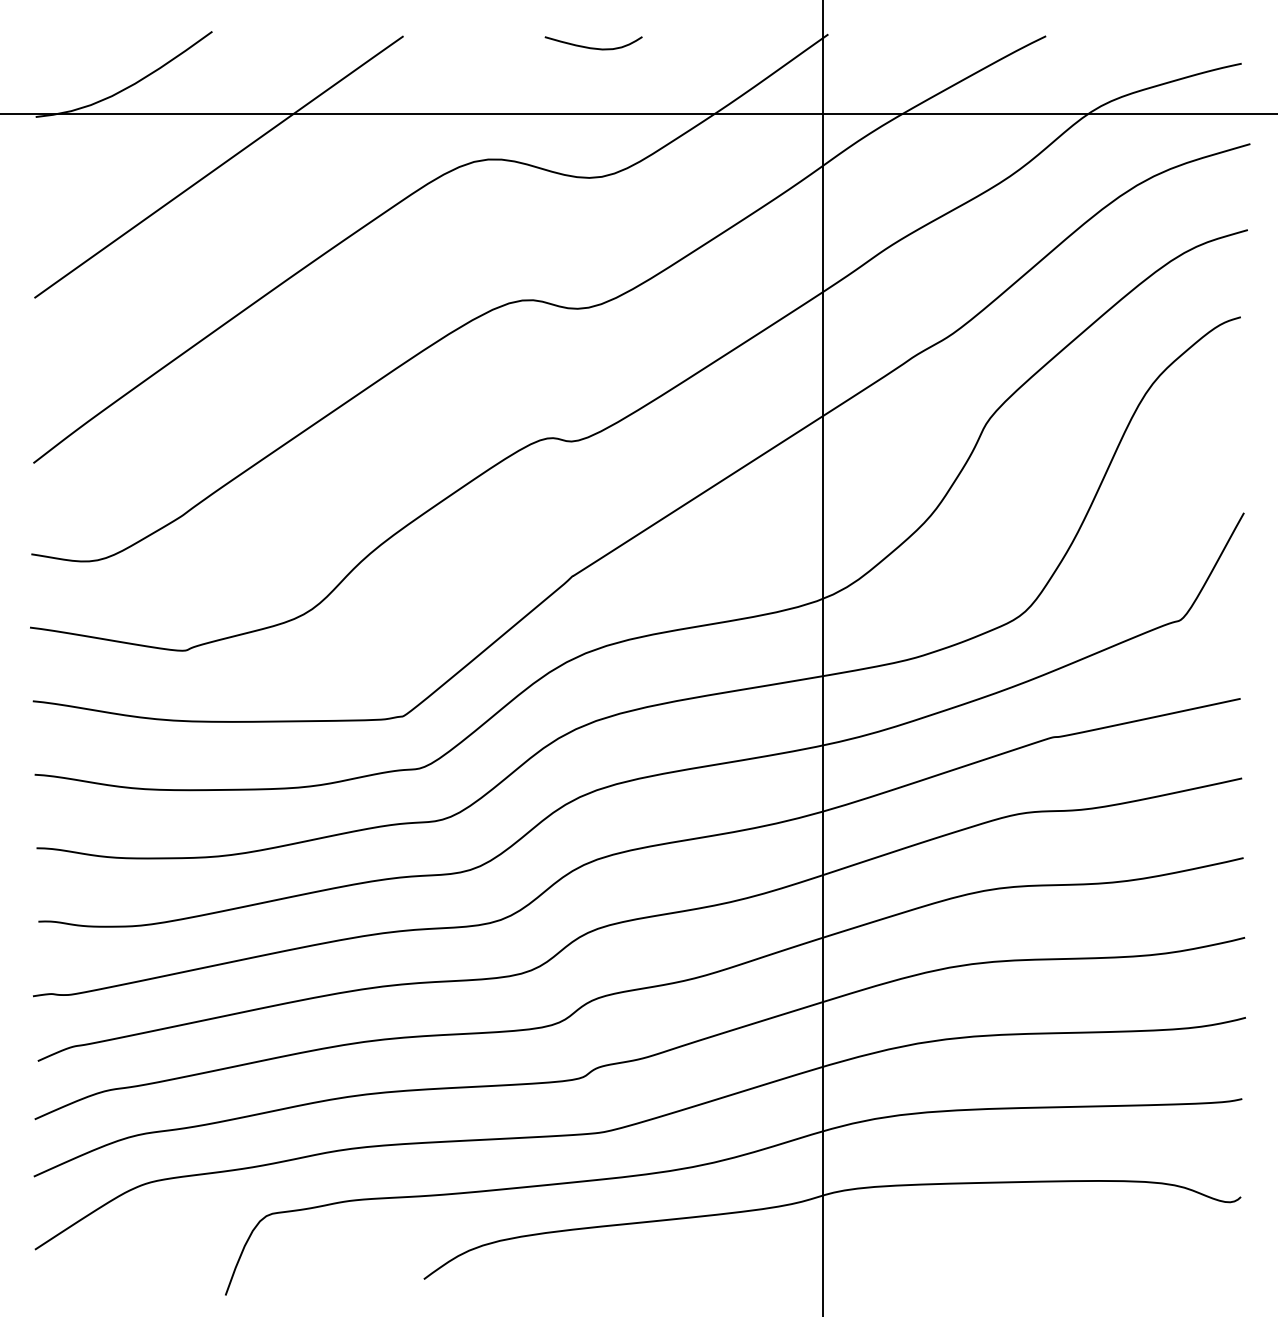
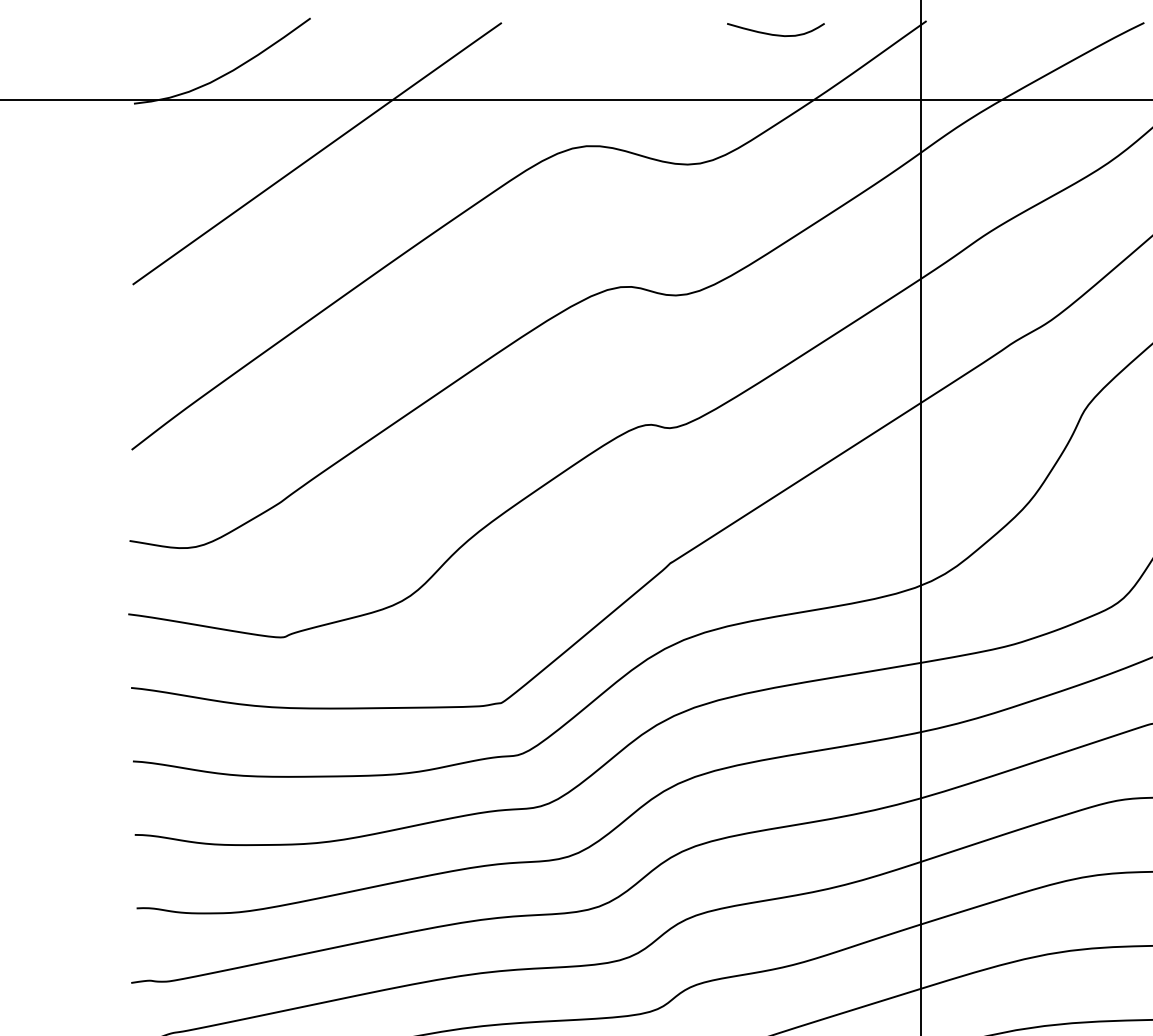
curve: (593, 47) -> (775, 34), moved

